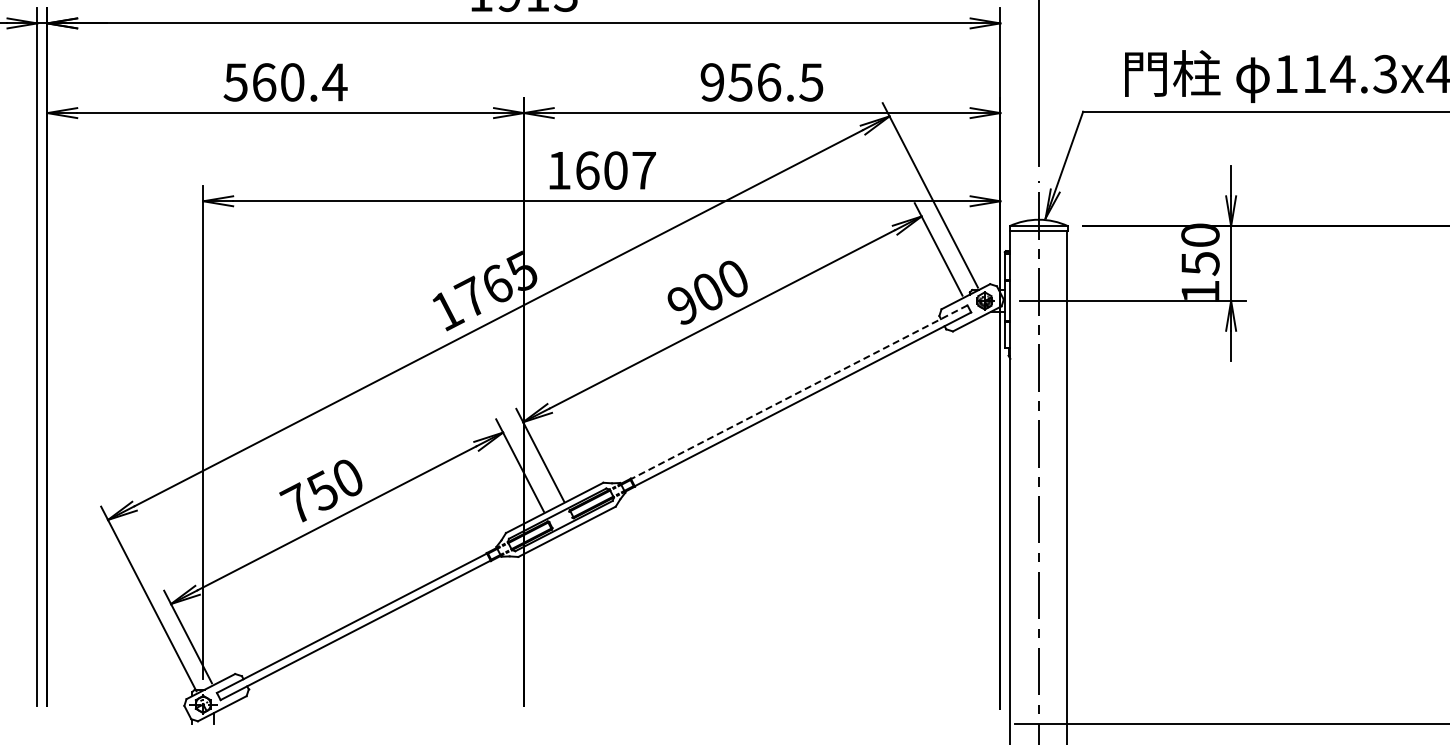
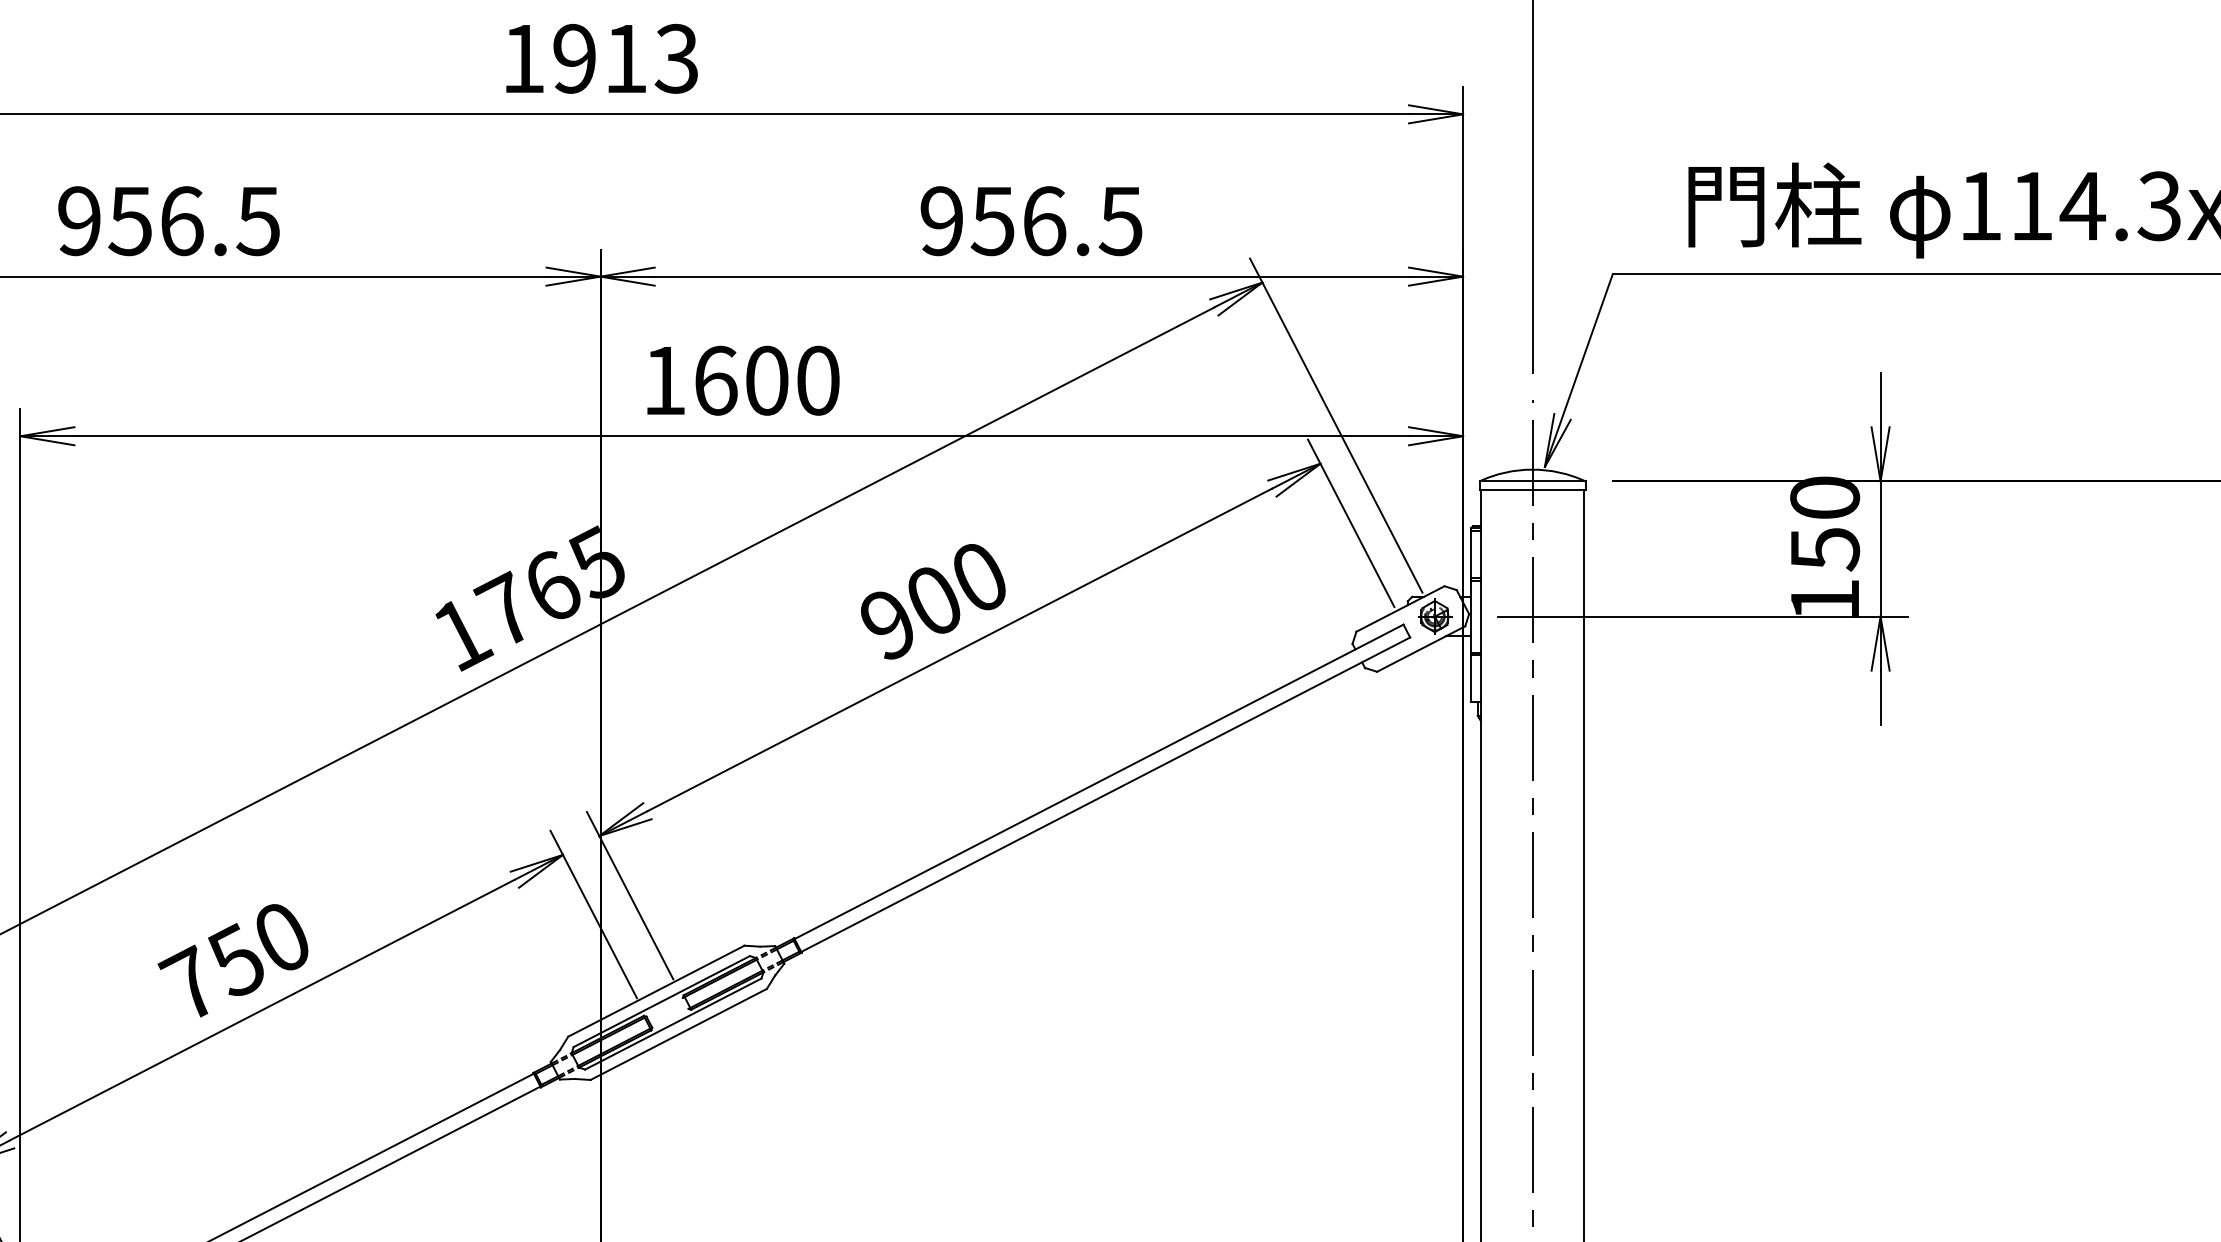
text: (285, 82) -> (169, 221), 560.4 -> 956.5
text: (643, 170) -> (817, 380), 1607 -> 1600
line: (798, 392) -> (1097, 782), dashed -> solid

